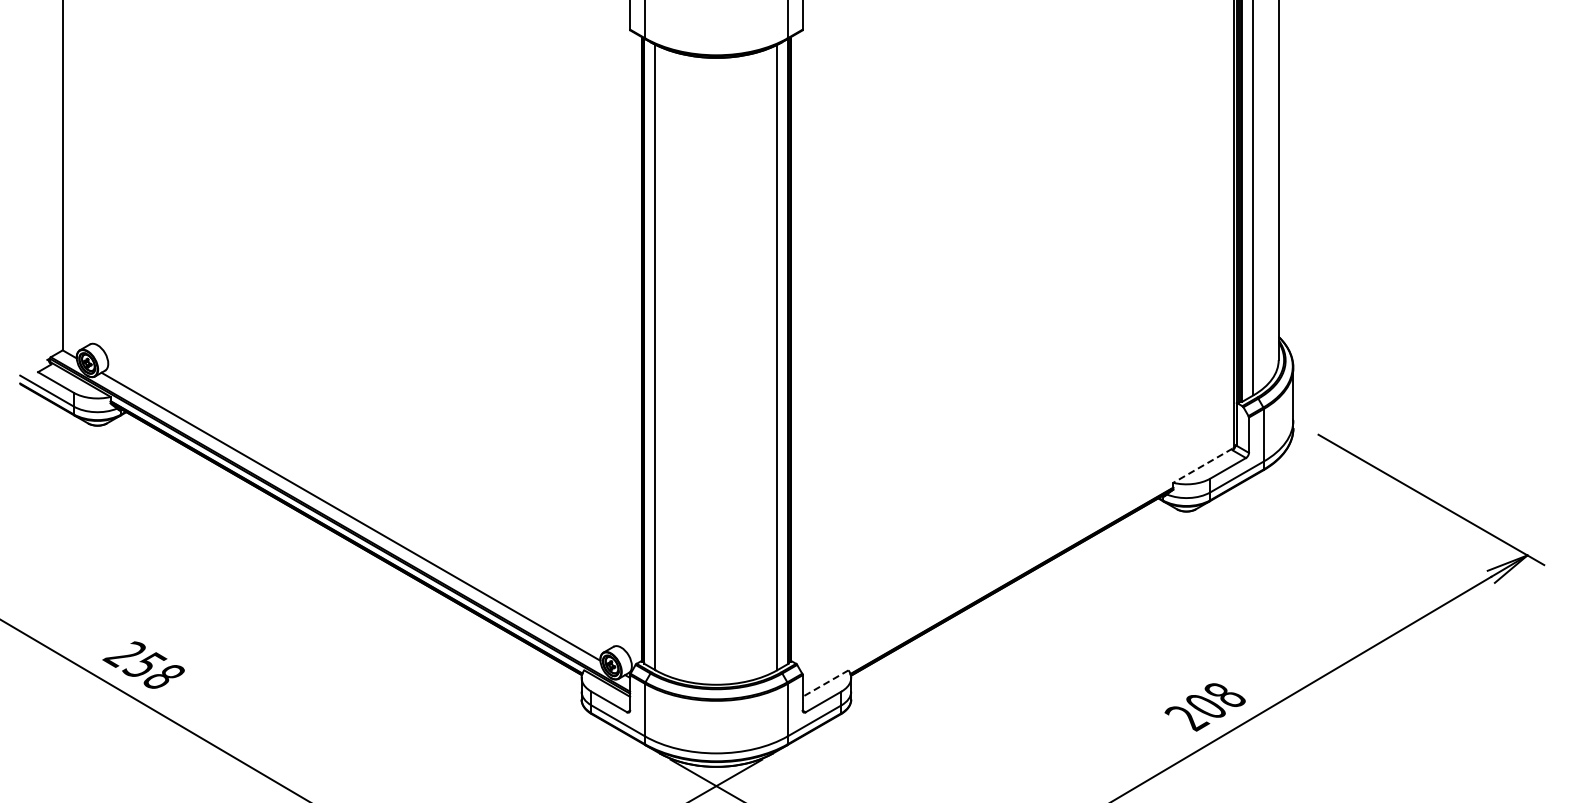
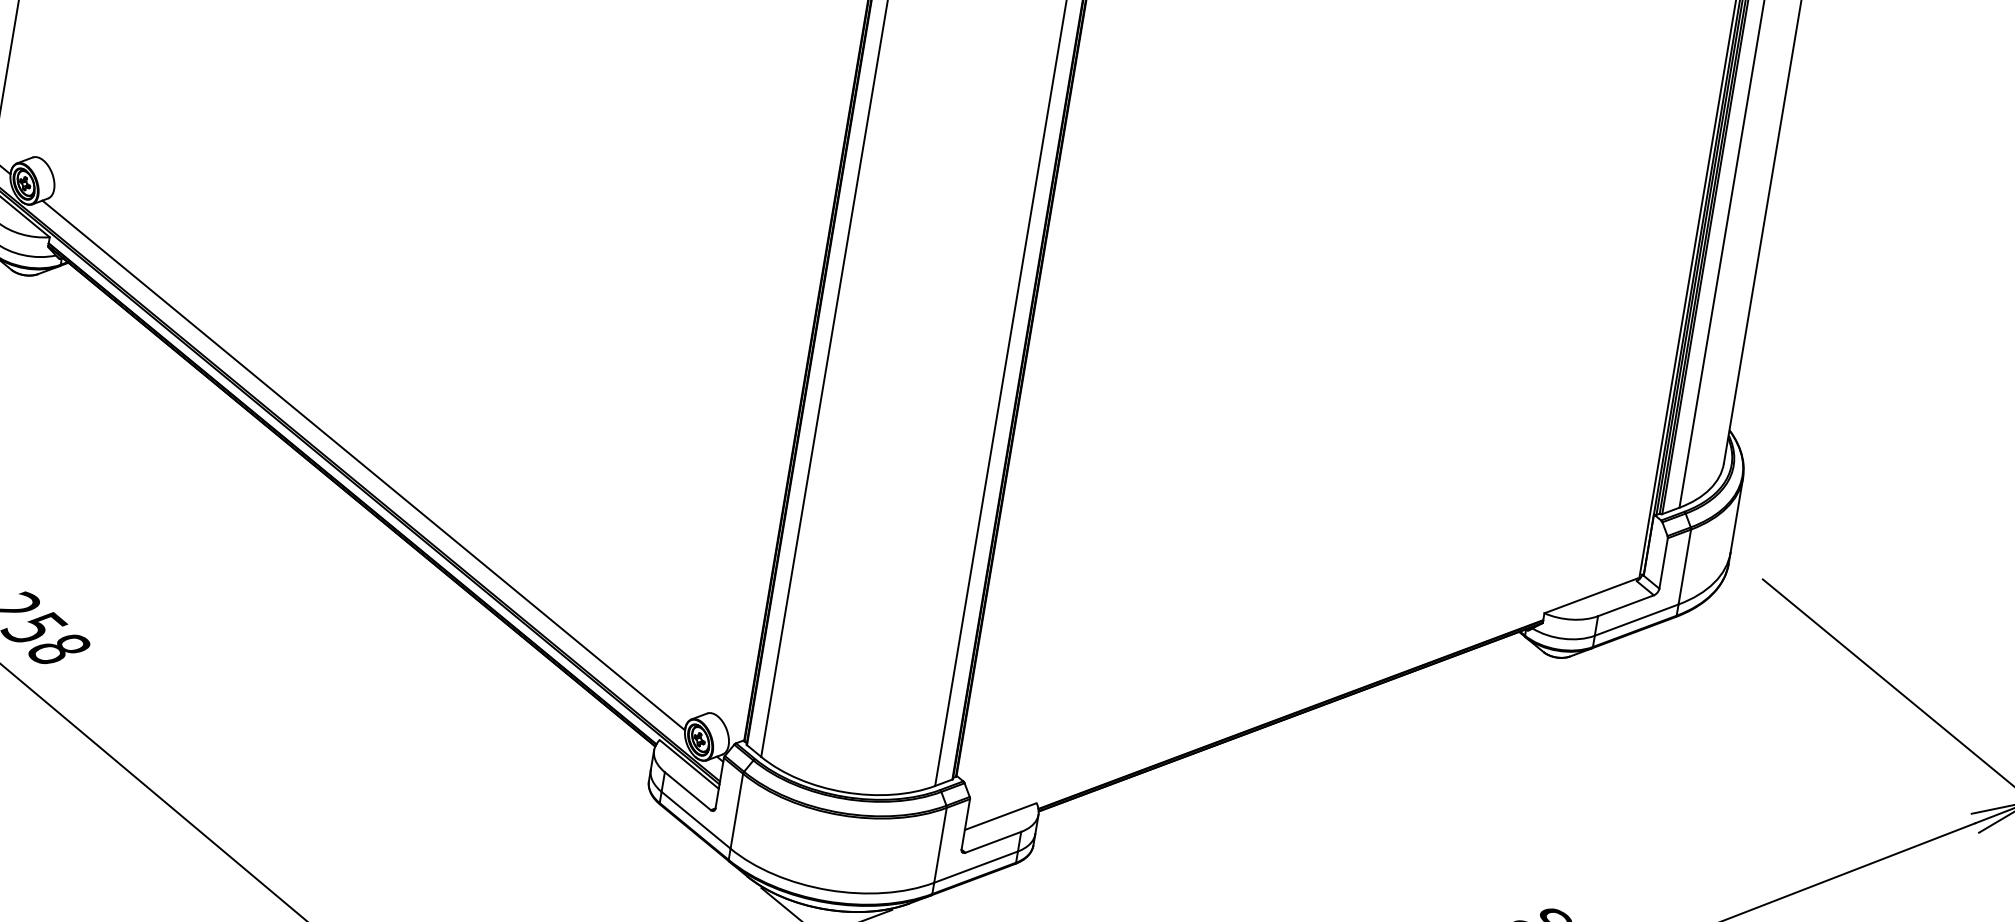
line: (1202, 465) -> (1590, 595), dashed -> solid
line: (825, 683) -> (1000, 816), dashed -> solid

